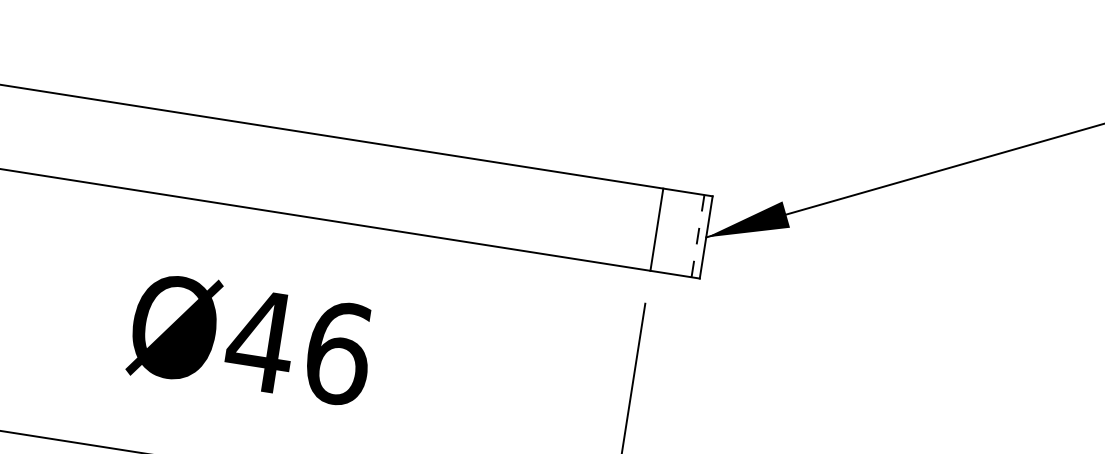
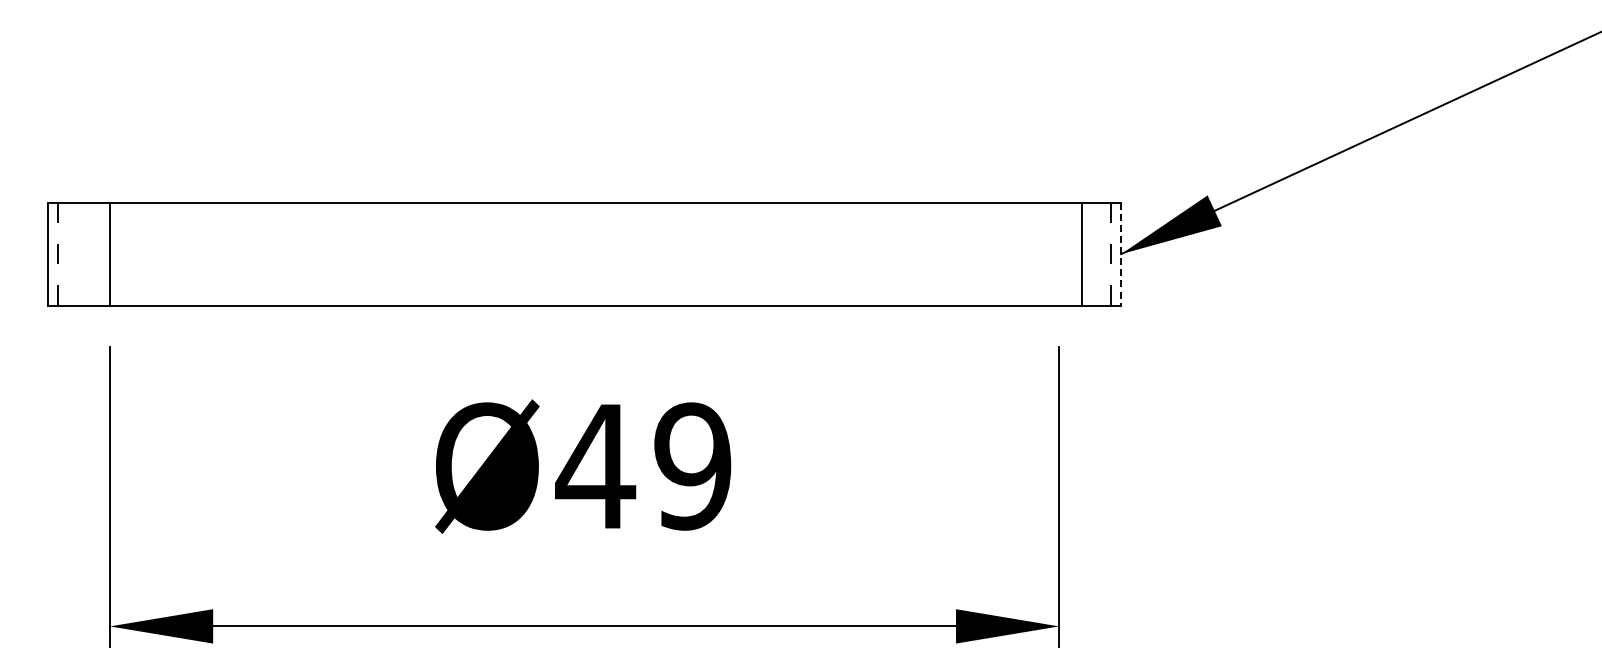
line: (657, 229) -> (1082, 253), moved
line: (706, 237) -> (1121, 254), solid -> dashed
text: (338, 353) -> (693, 466), Ø46 -> Ø49

